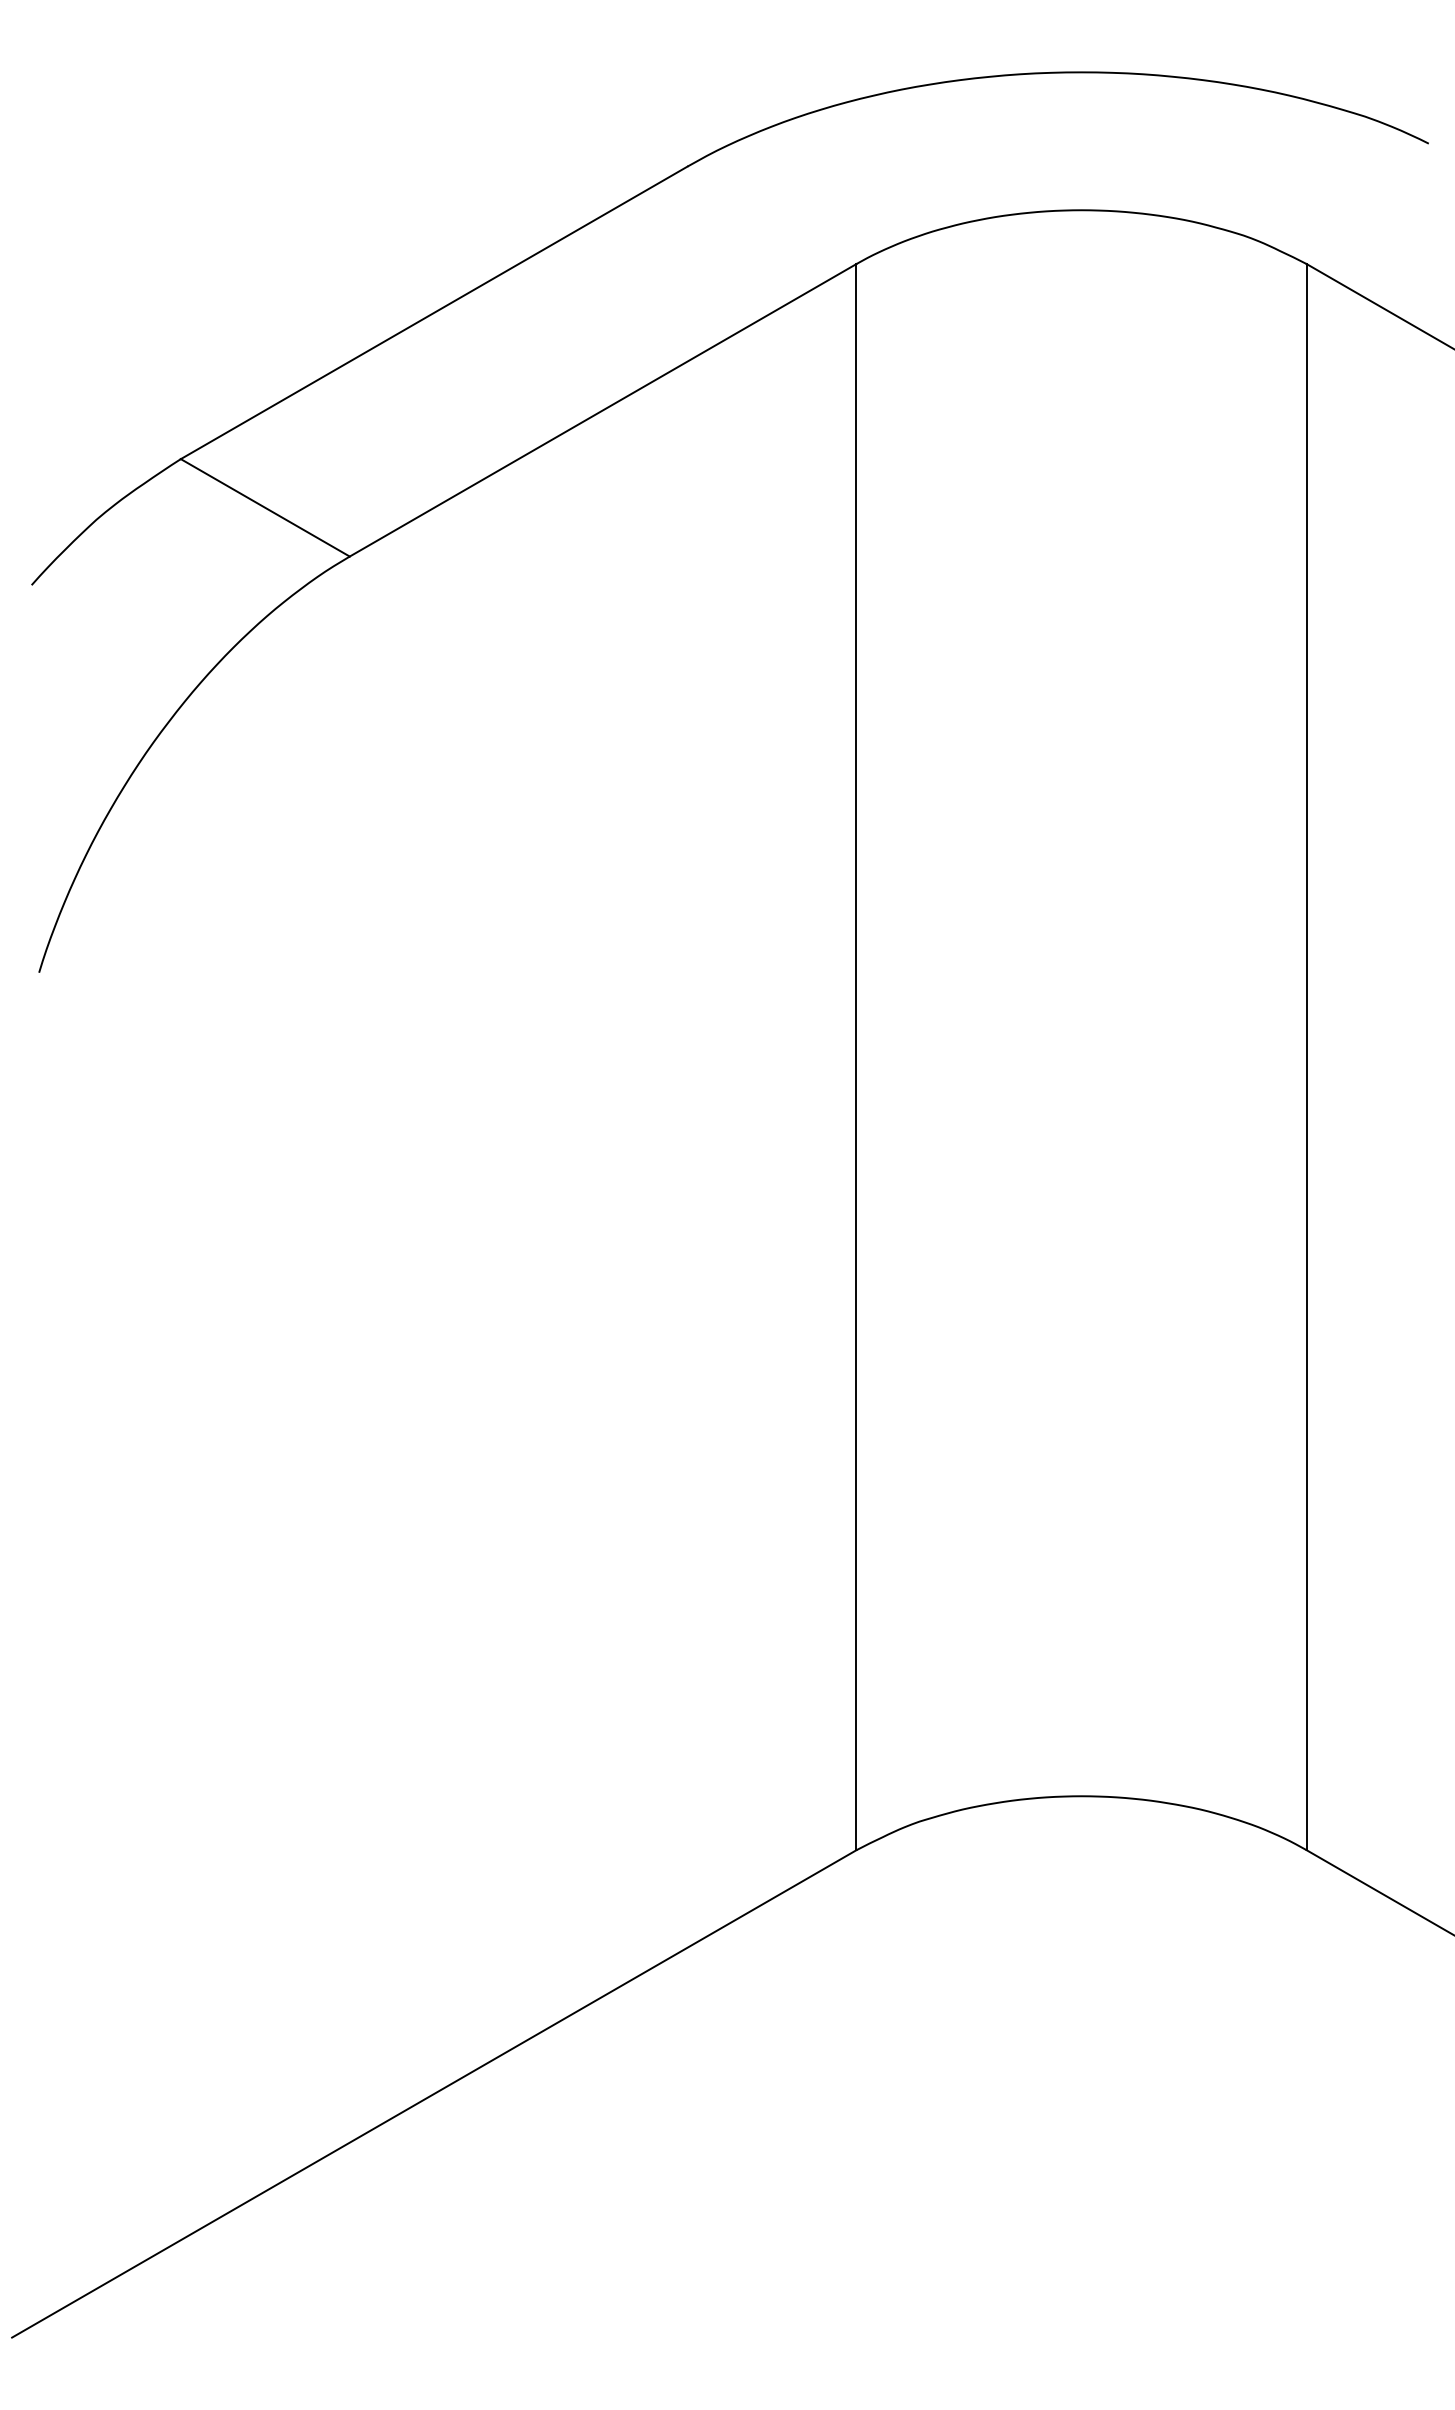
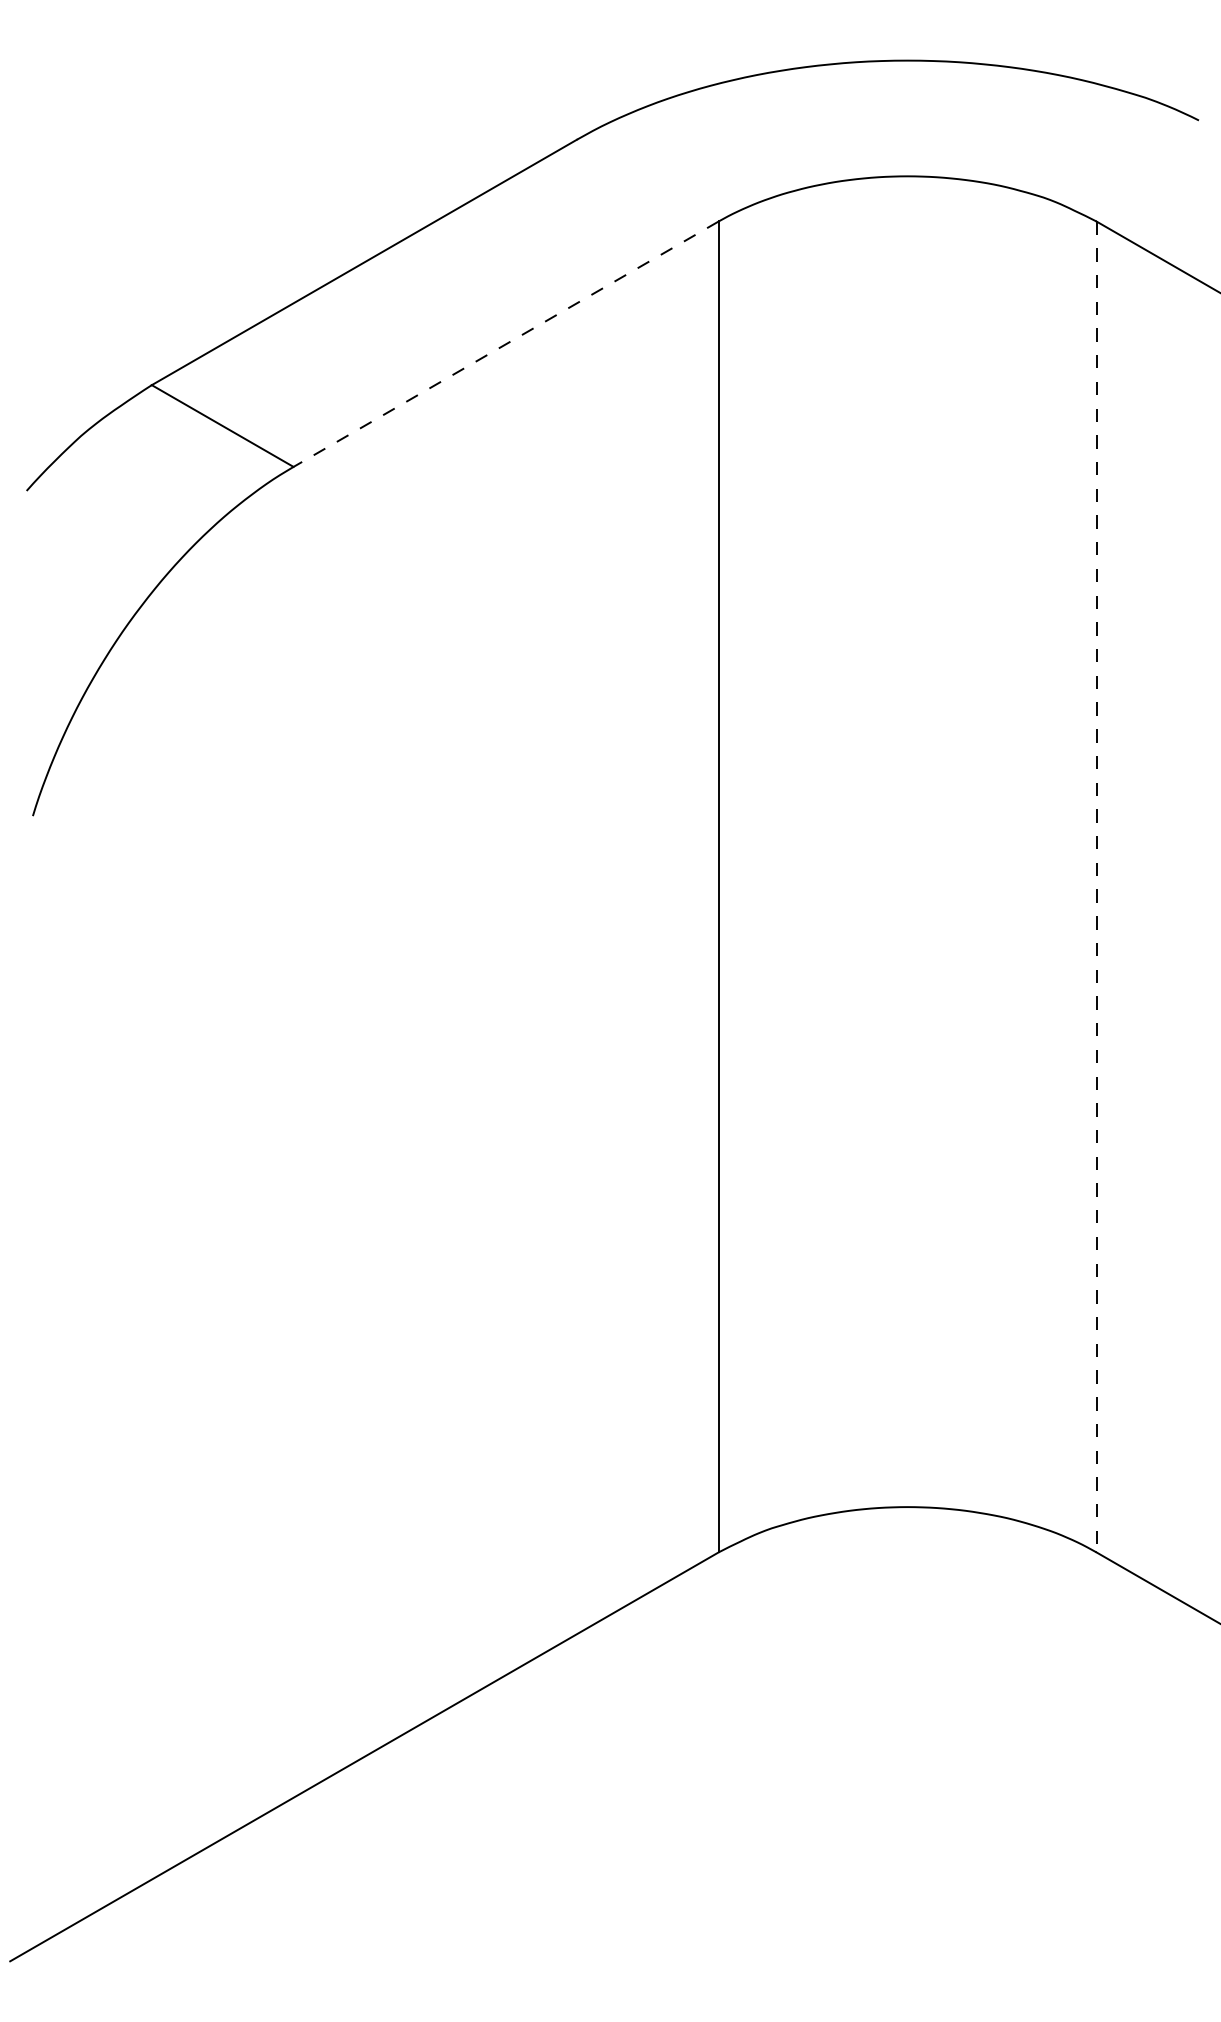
line: (602, 410) -> (505, 344), solid -> dashed
line: (1306, 1057) -> (1096, 887), solid -> dashed

